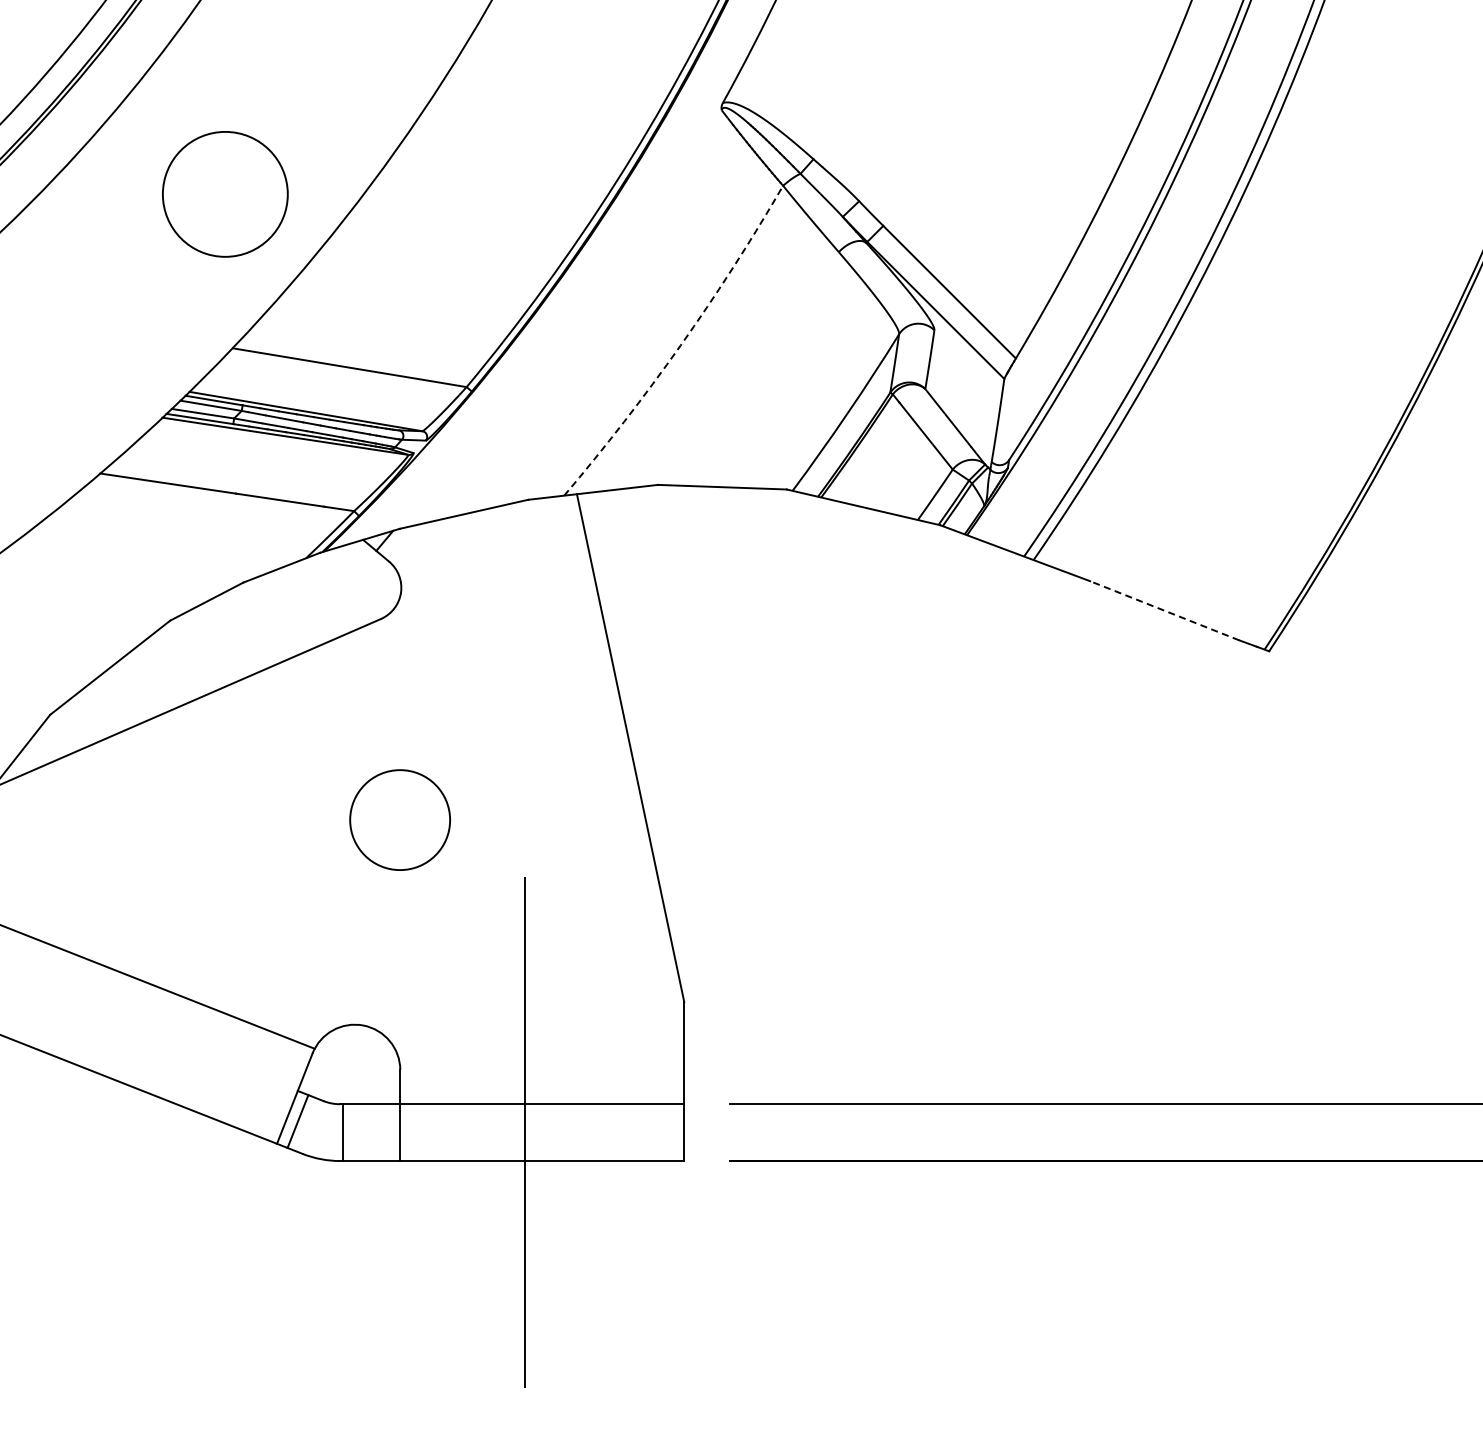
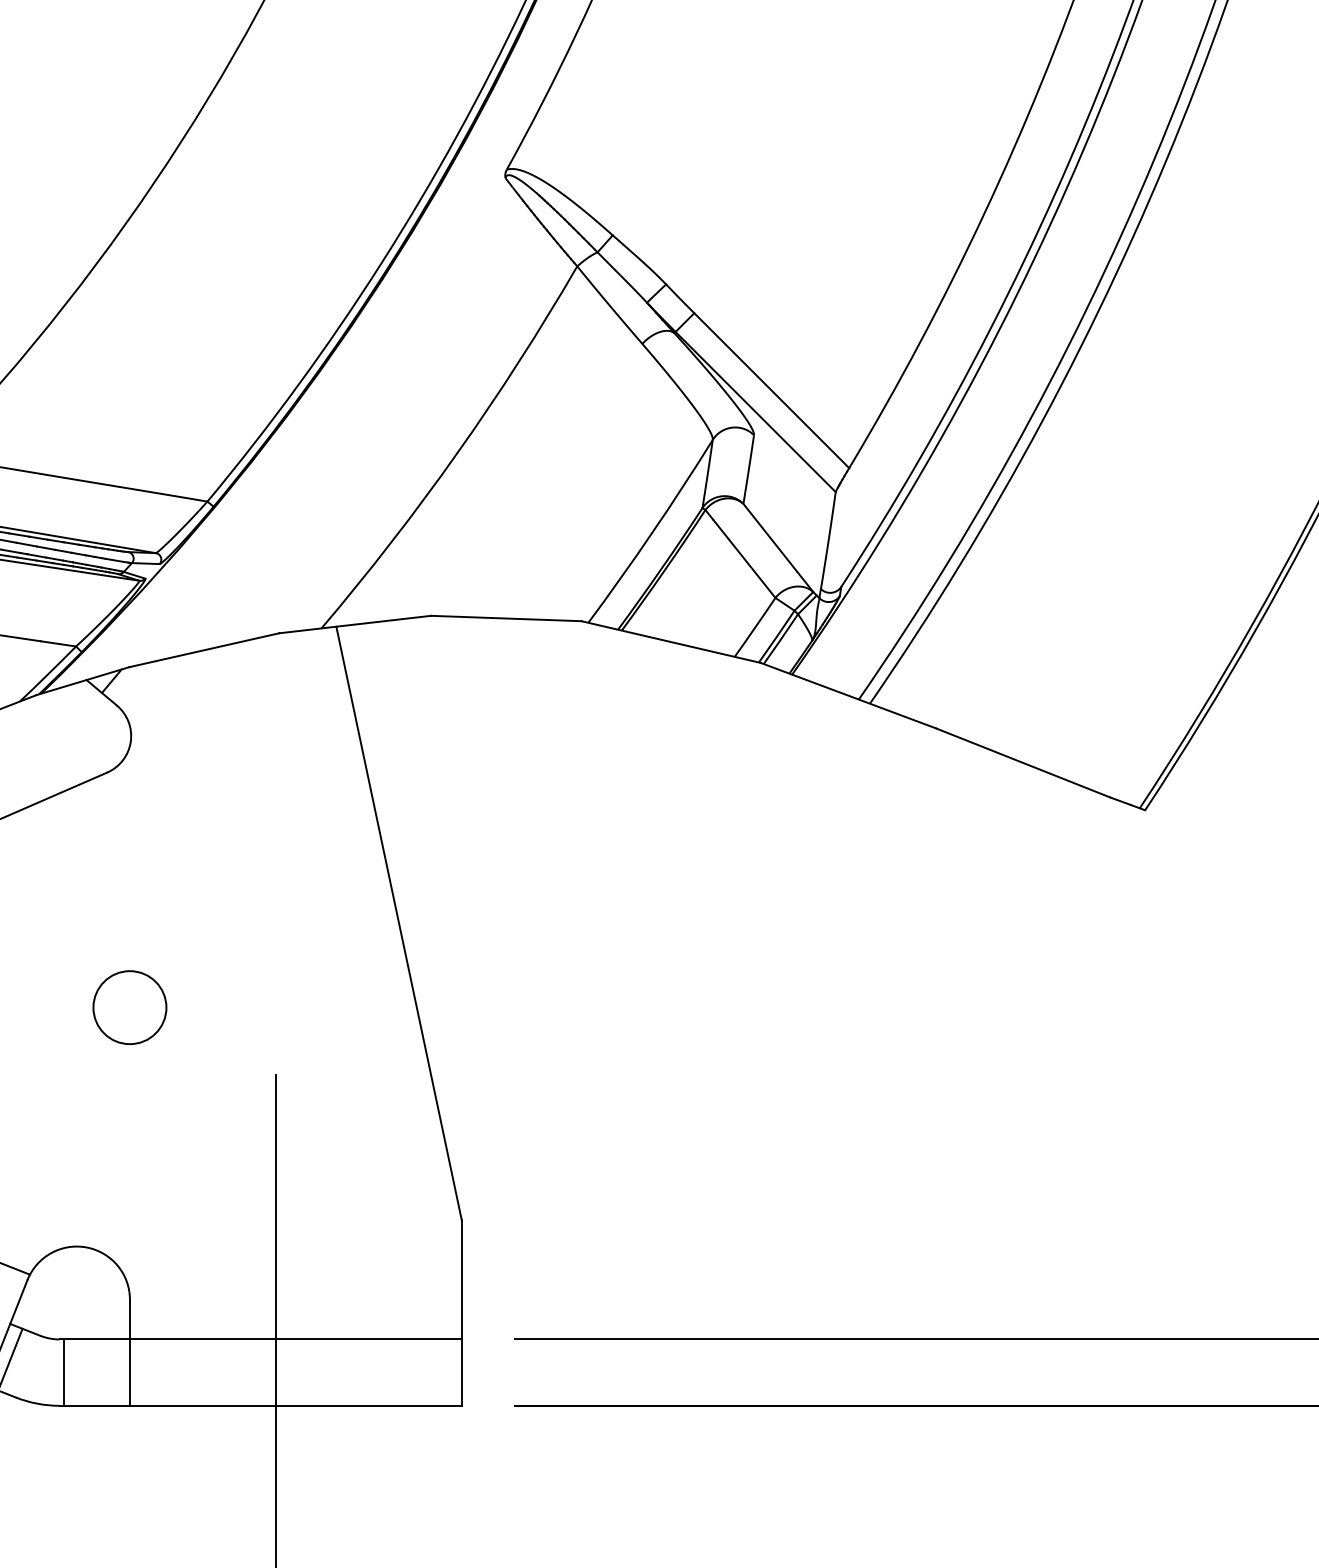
arc: (680, 345) -> (457, 452), dashed -> solid
line: (1164, 610) -> (1022, 762), dashed -> solid
circle: (400, 820) -> (130, 1007), size x0.62

